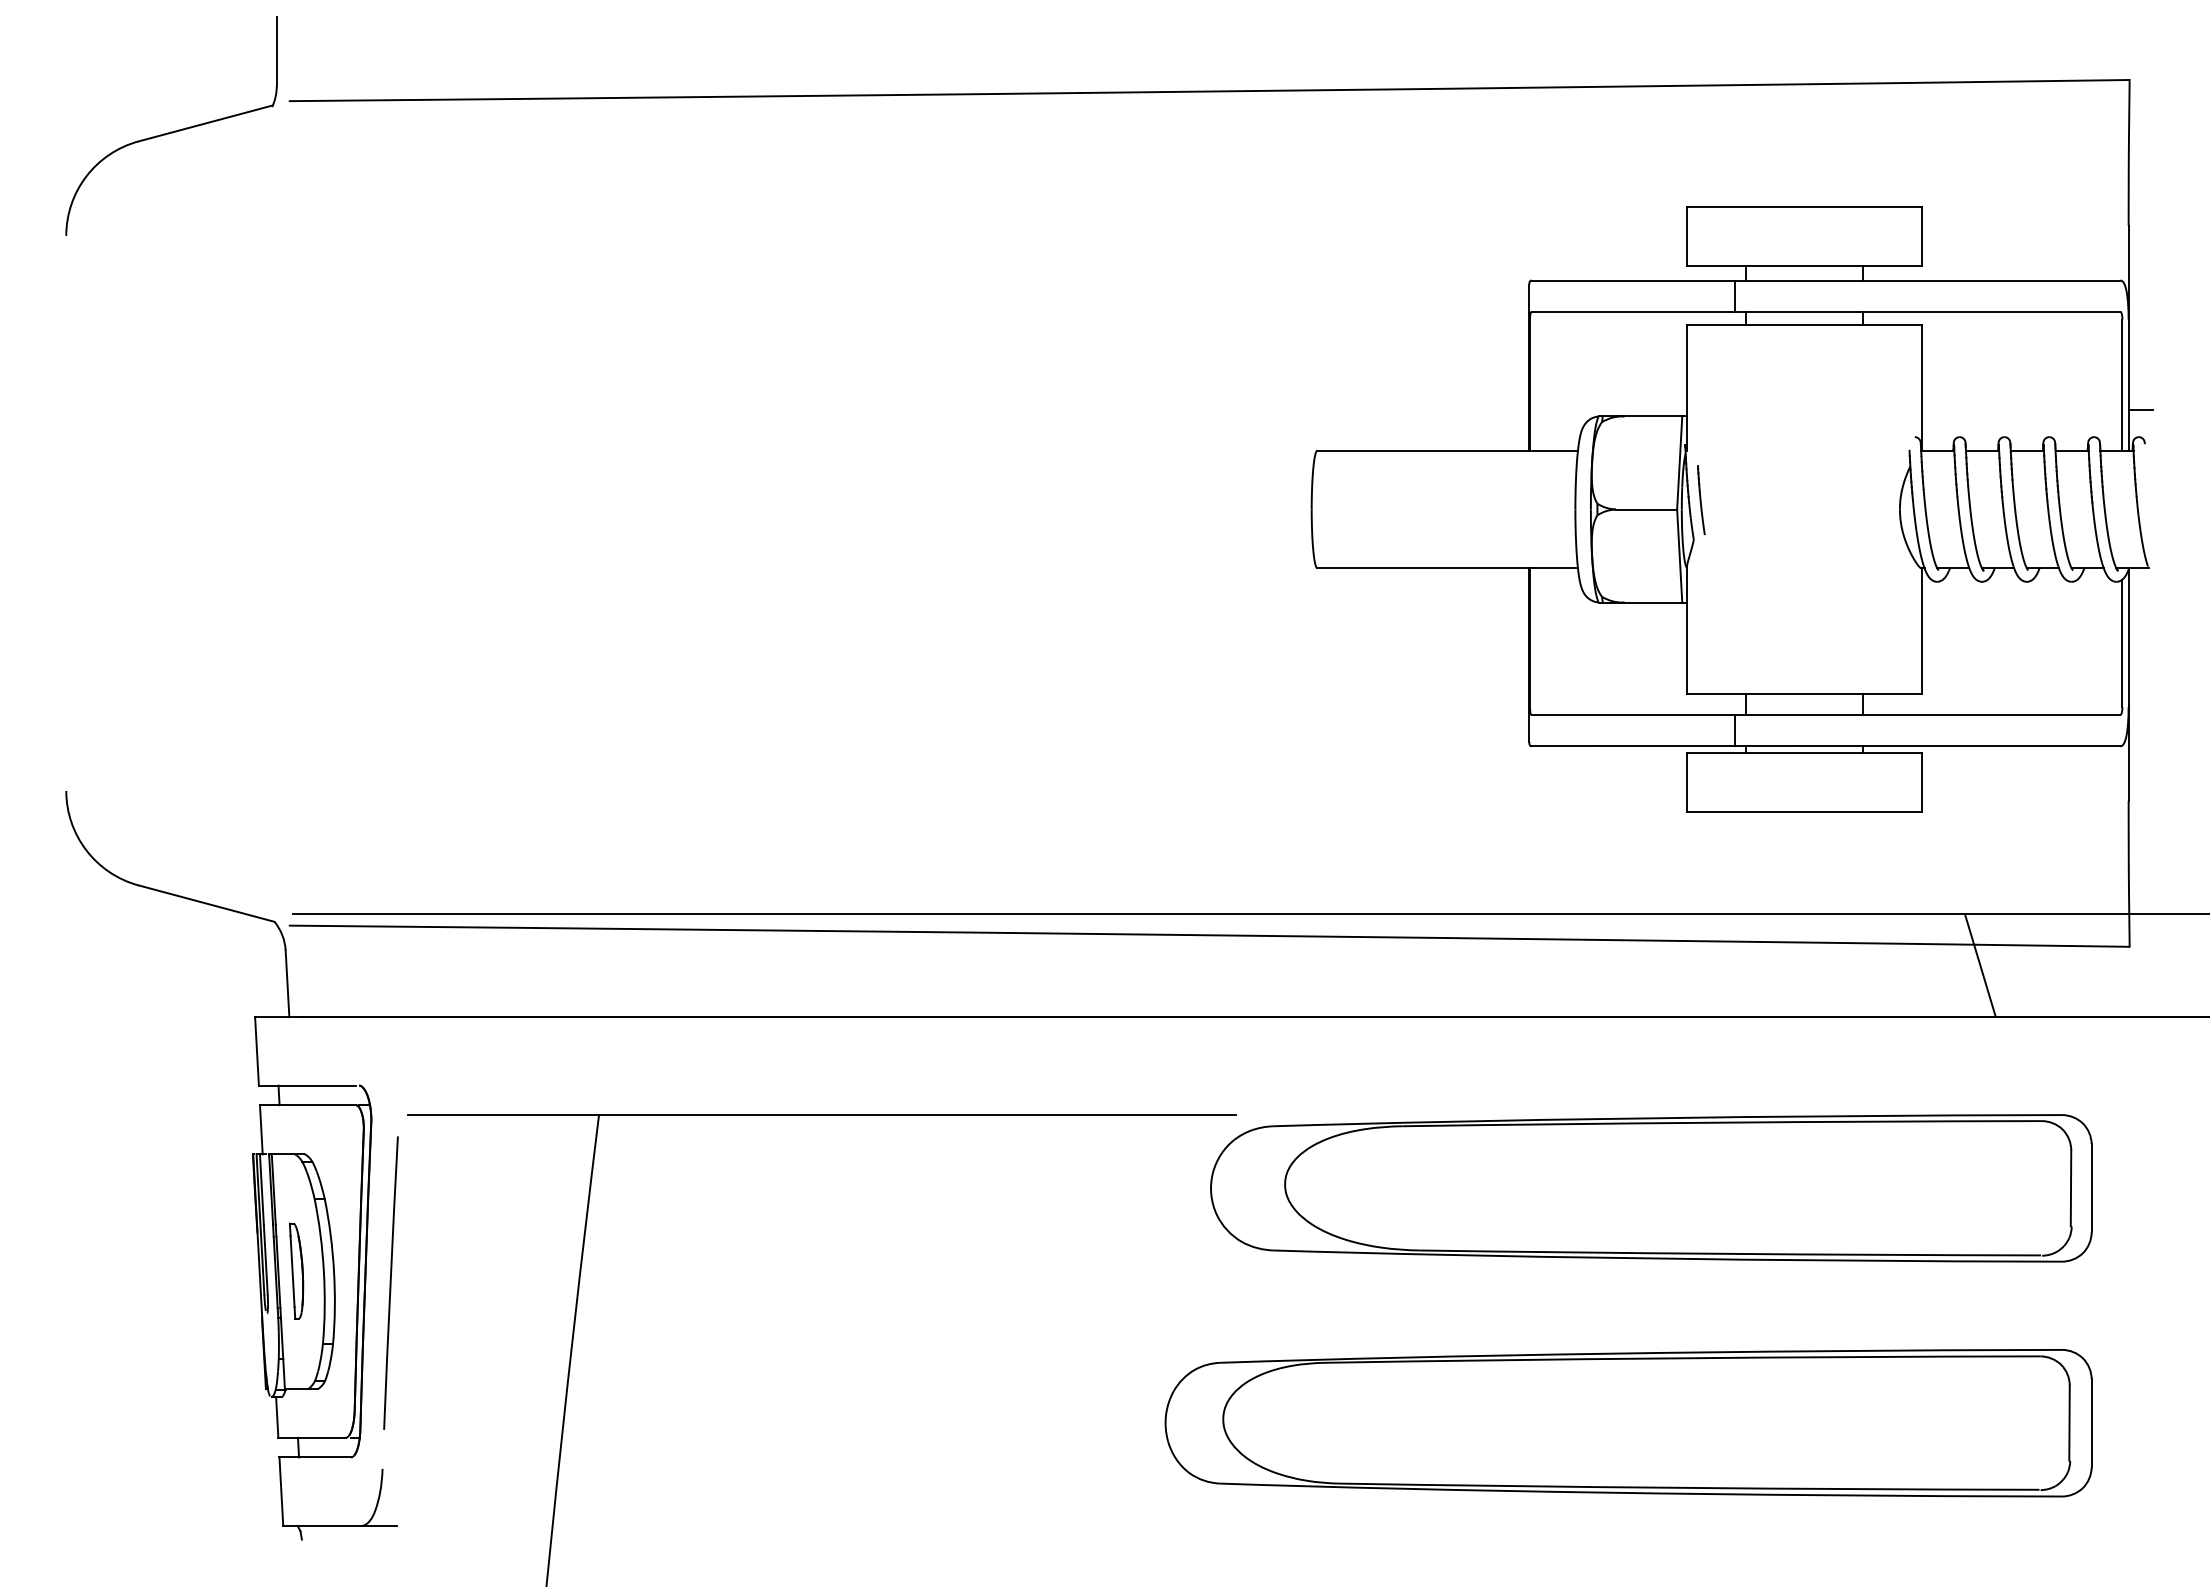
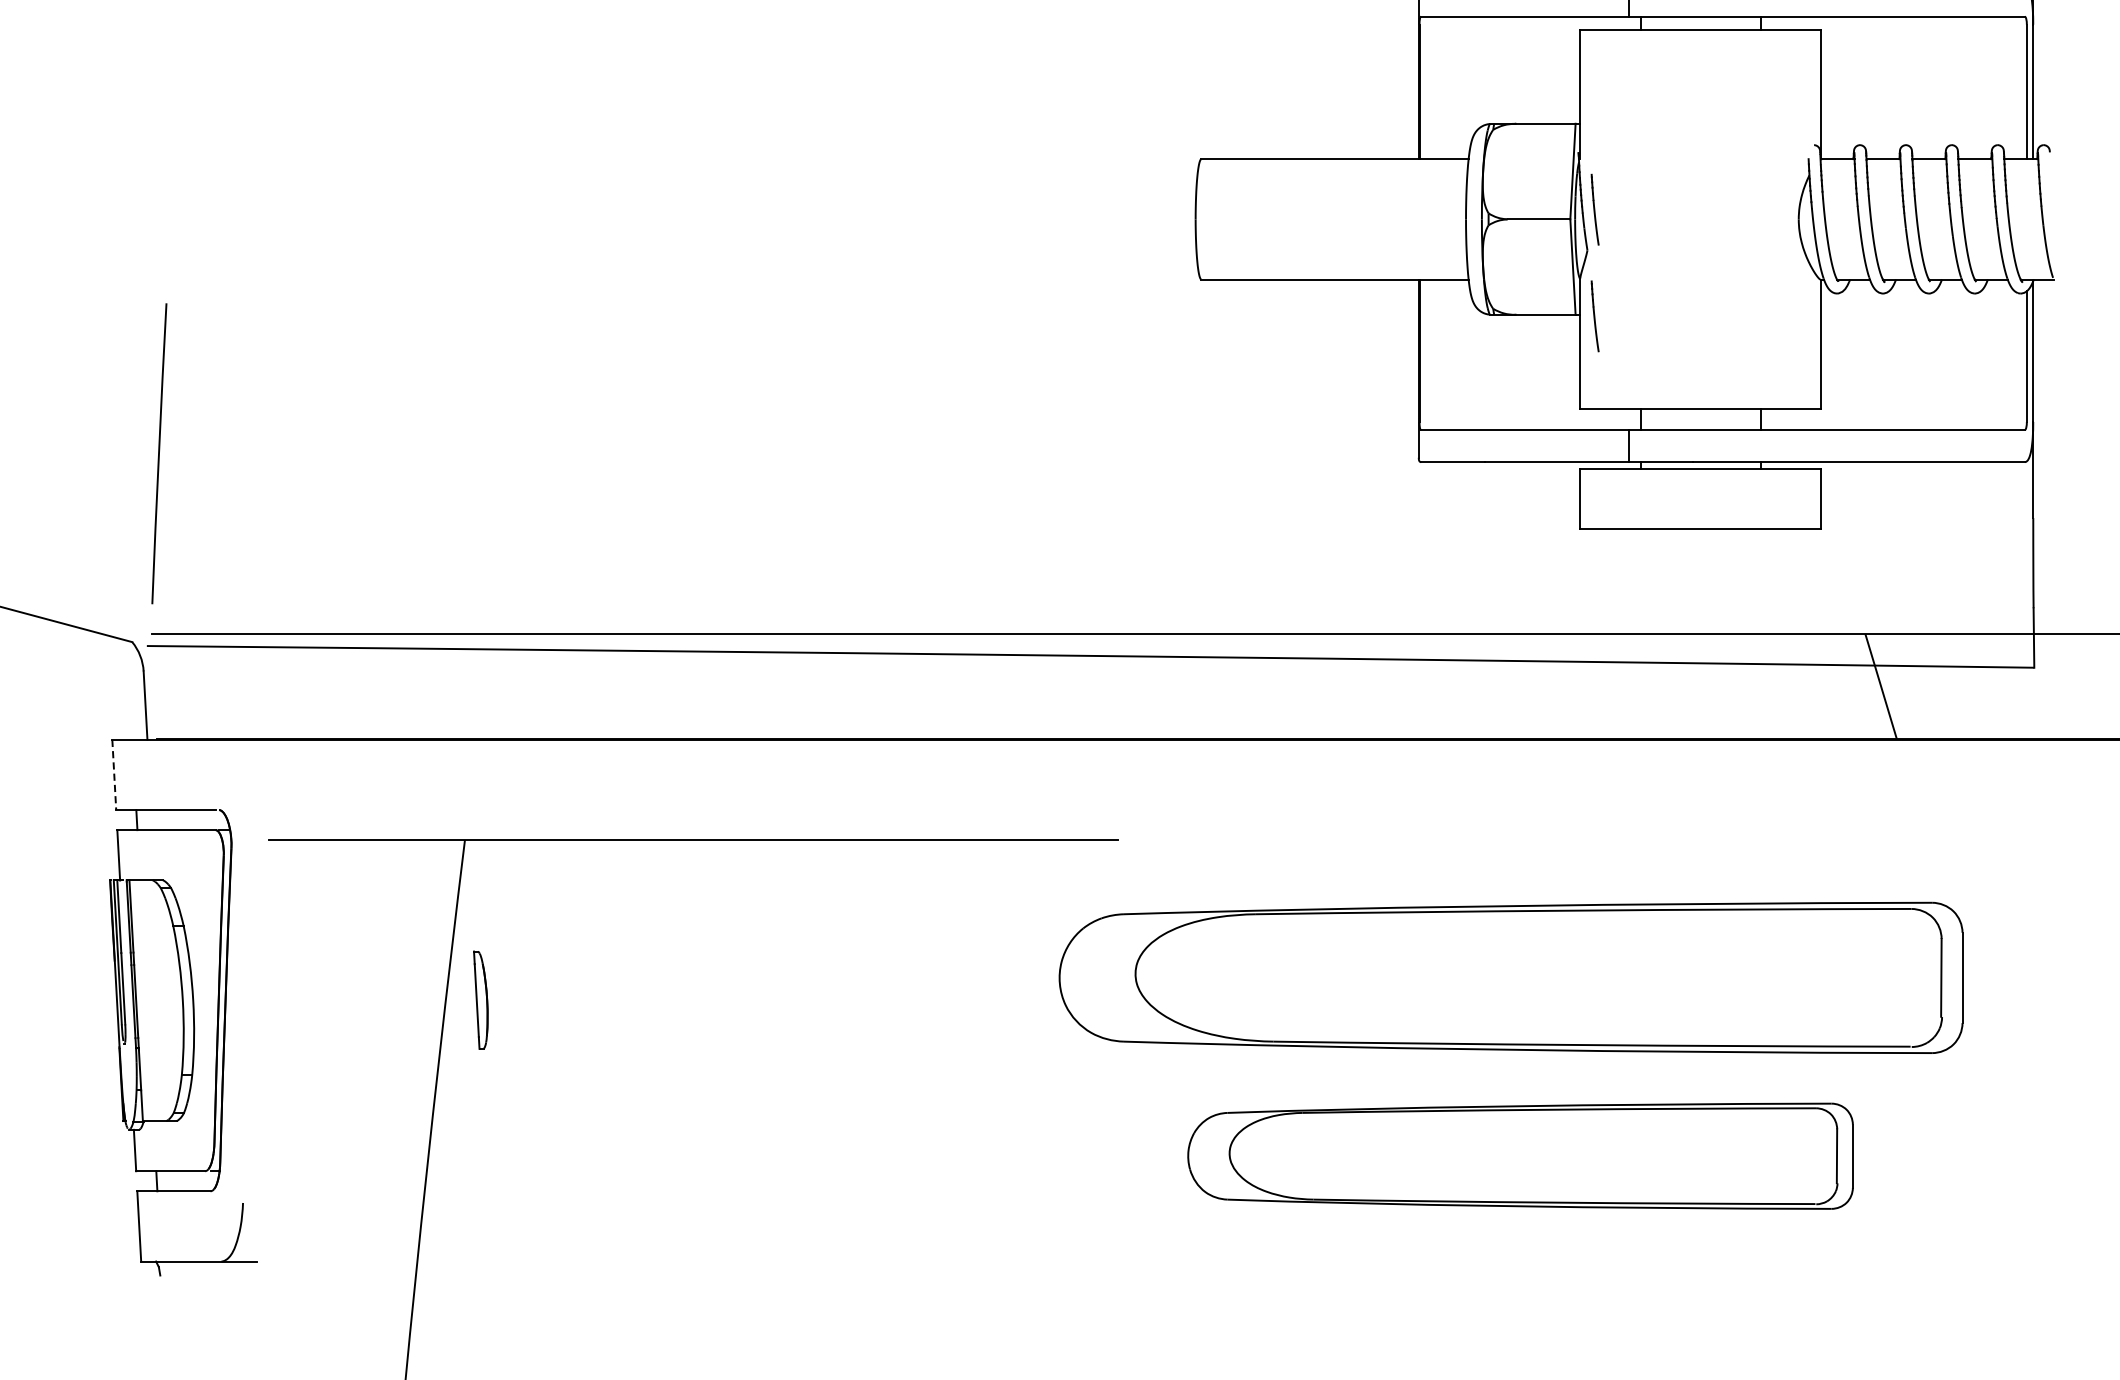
line: (2140, 410) -> (2045, 117), removed
line: (1701, 604) -> (1595, 316), added
line: (257, 1051) -> (114, 775), solid -> dashed
part: (1651, 1188) -> (1511, 978), moved
part: (296, 1270) -> (480, 999), moved
line: (390, 1282) -> (158, 453), moved
part: (1628, 1423) -> (1520, 1156), size x0.7

